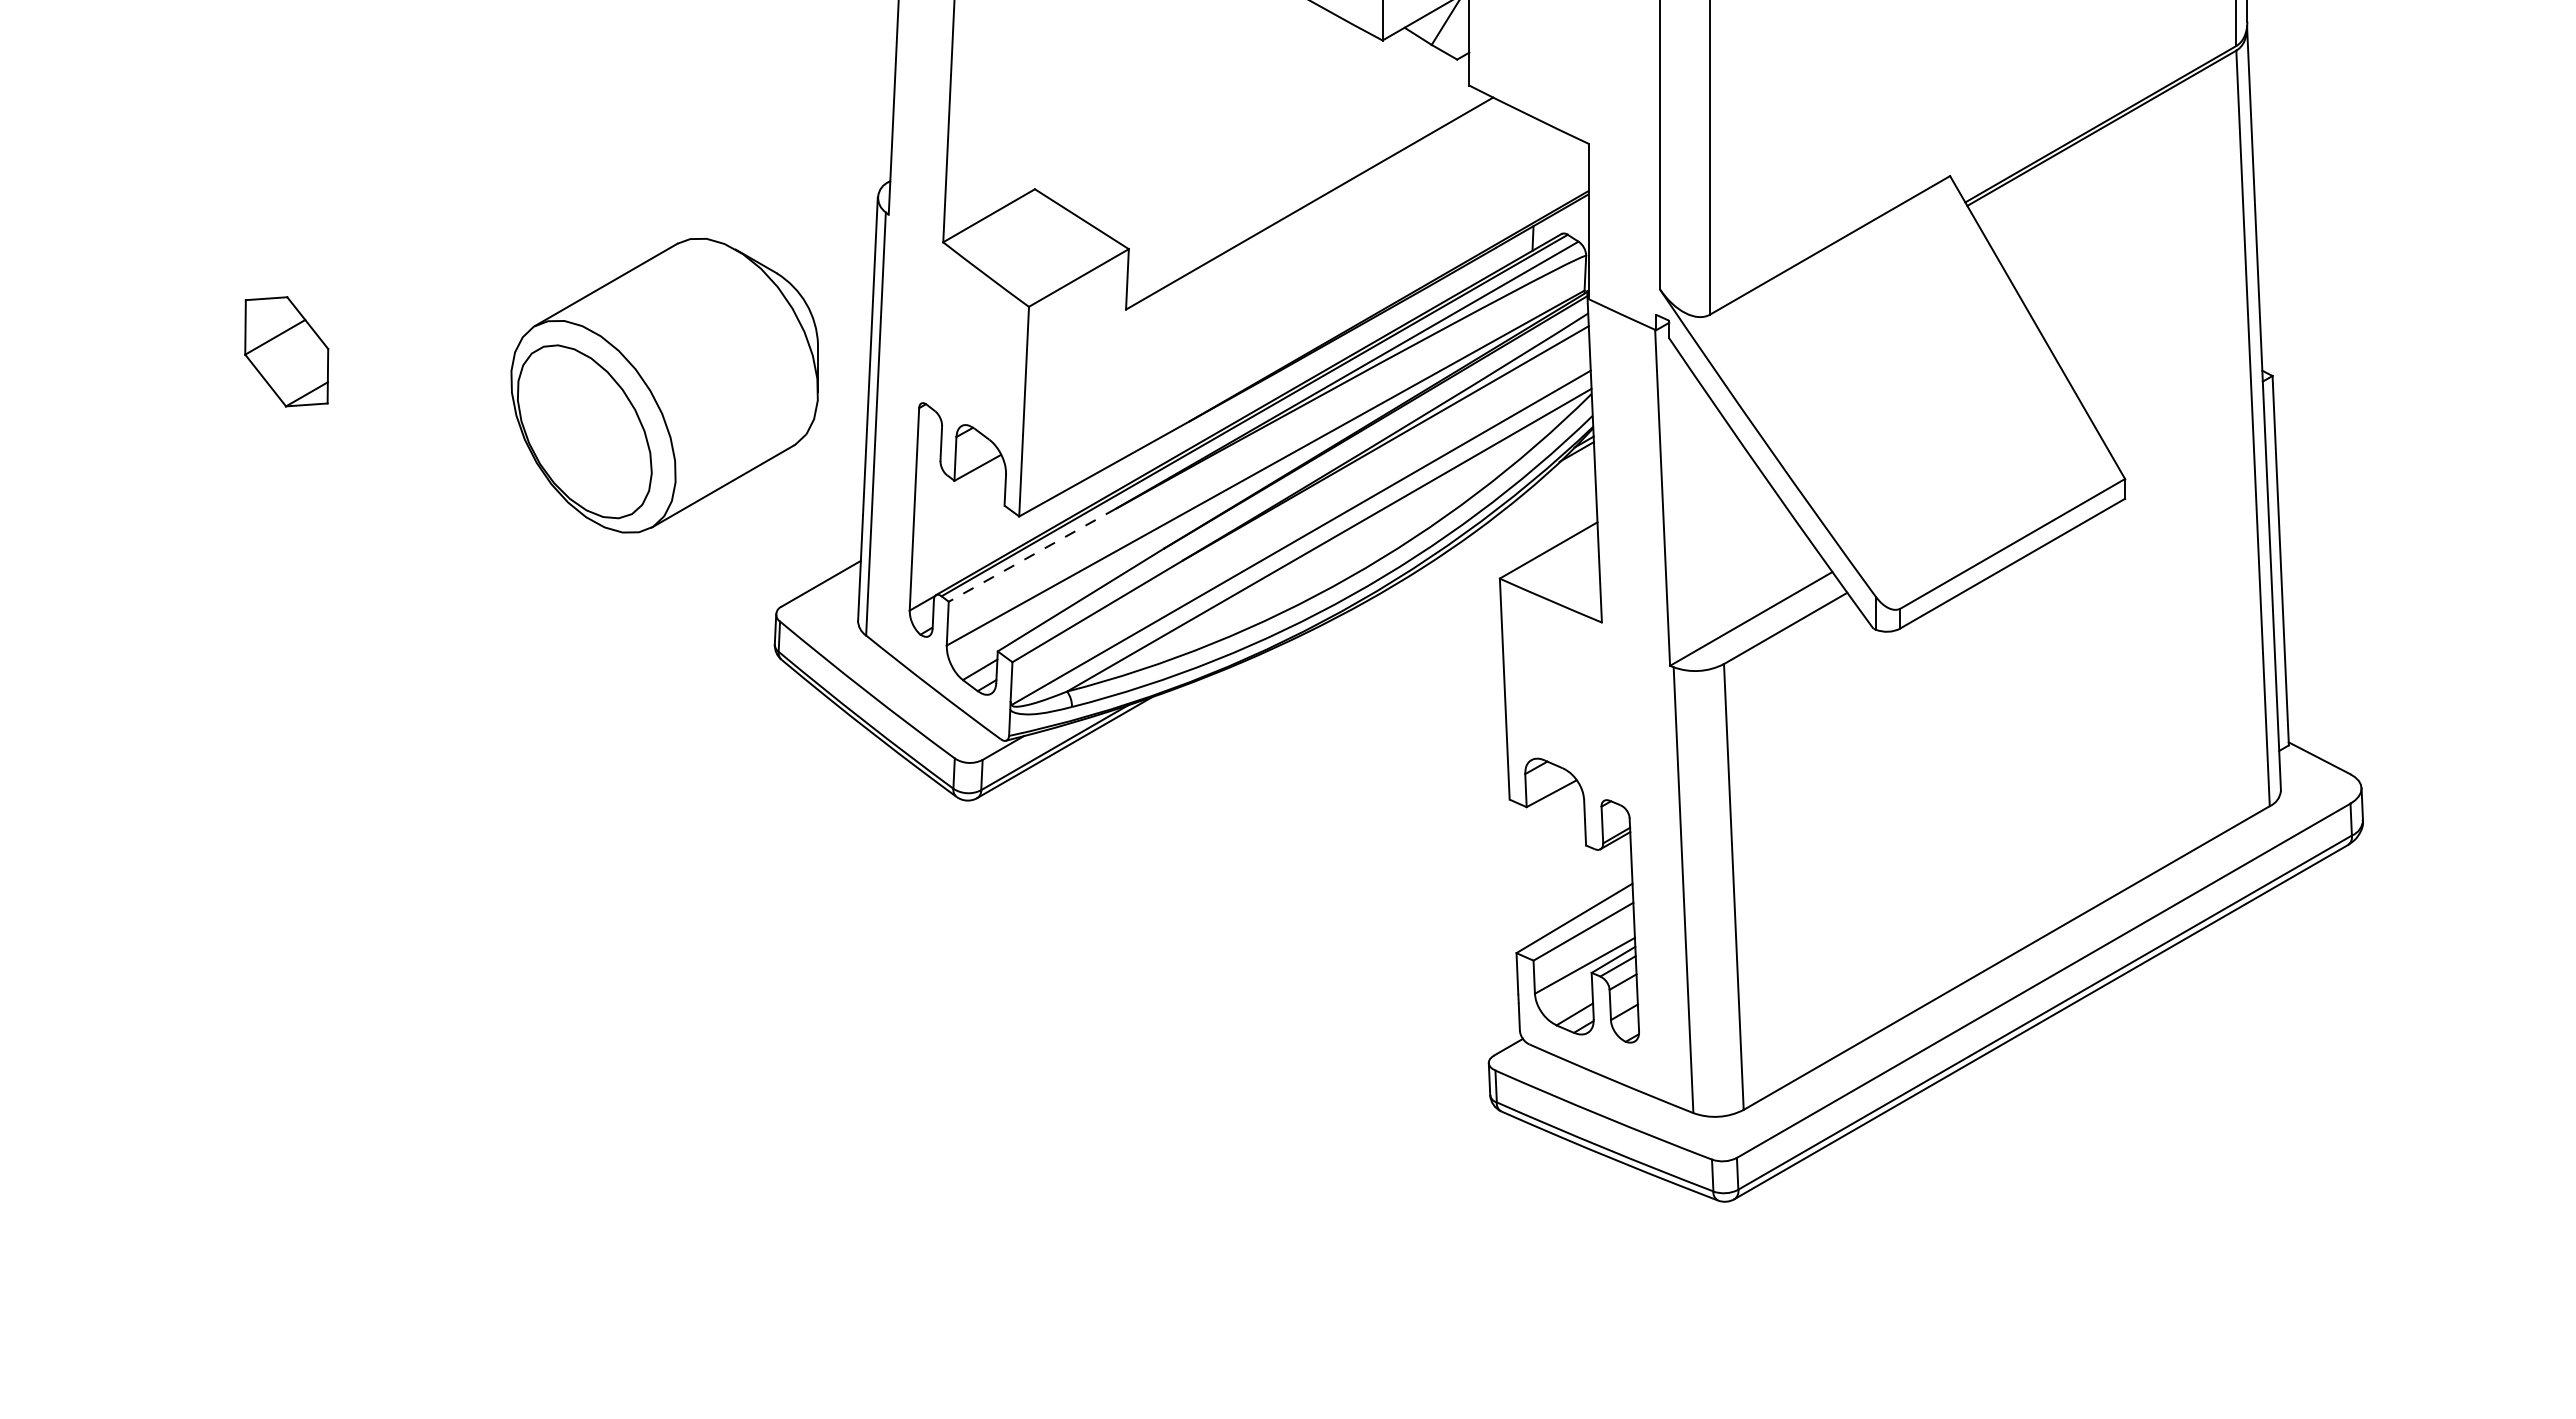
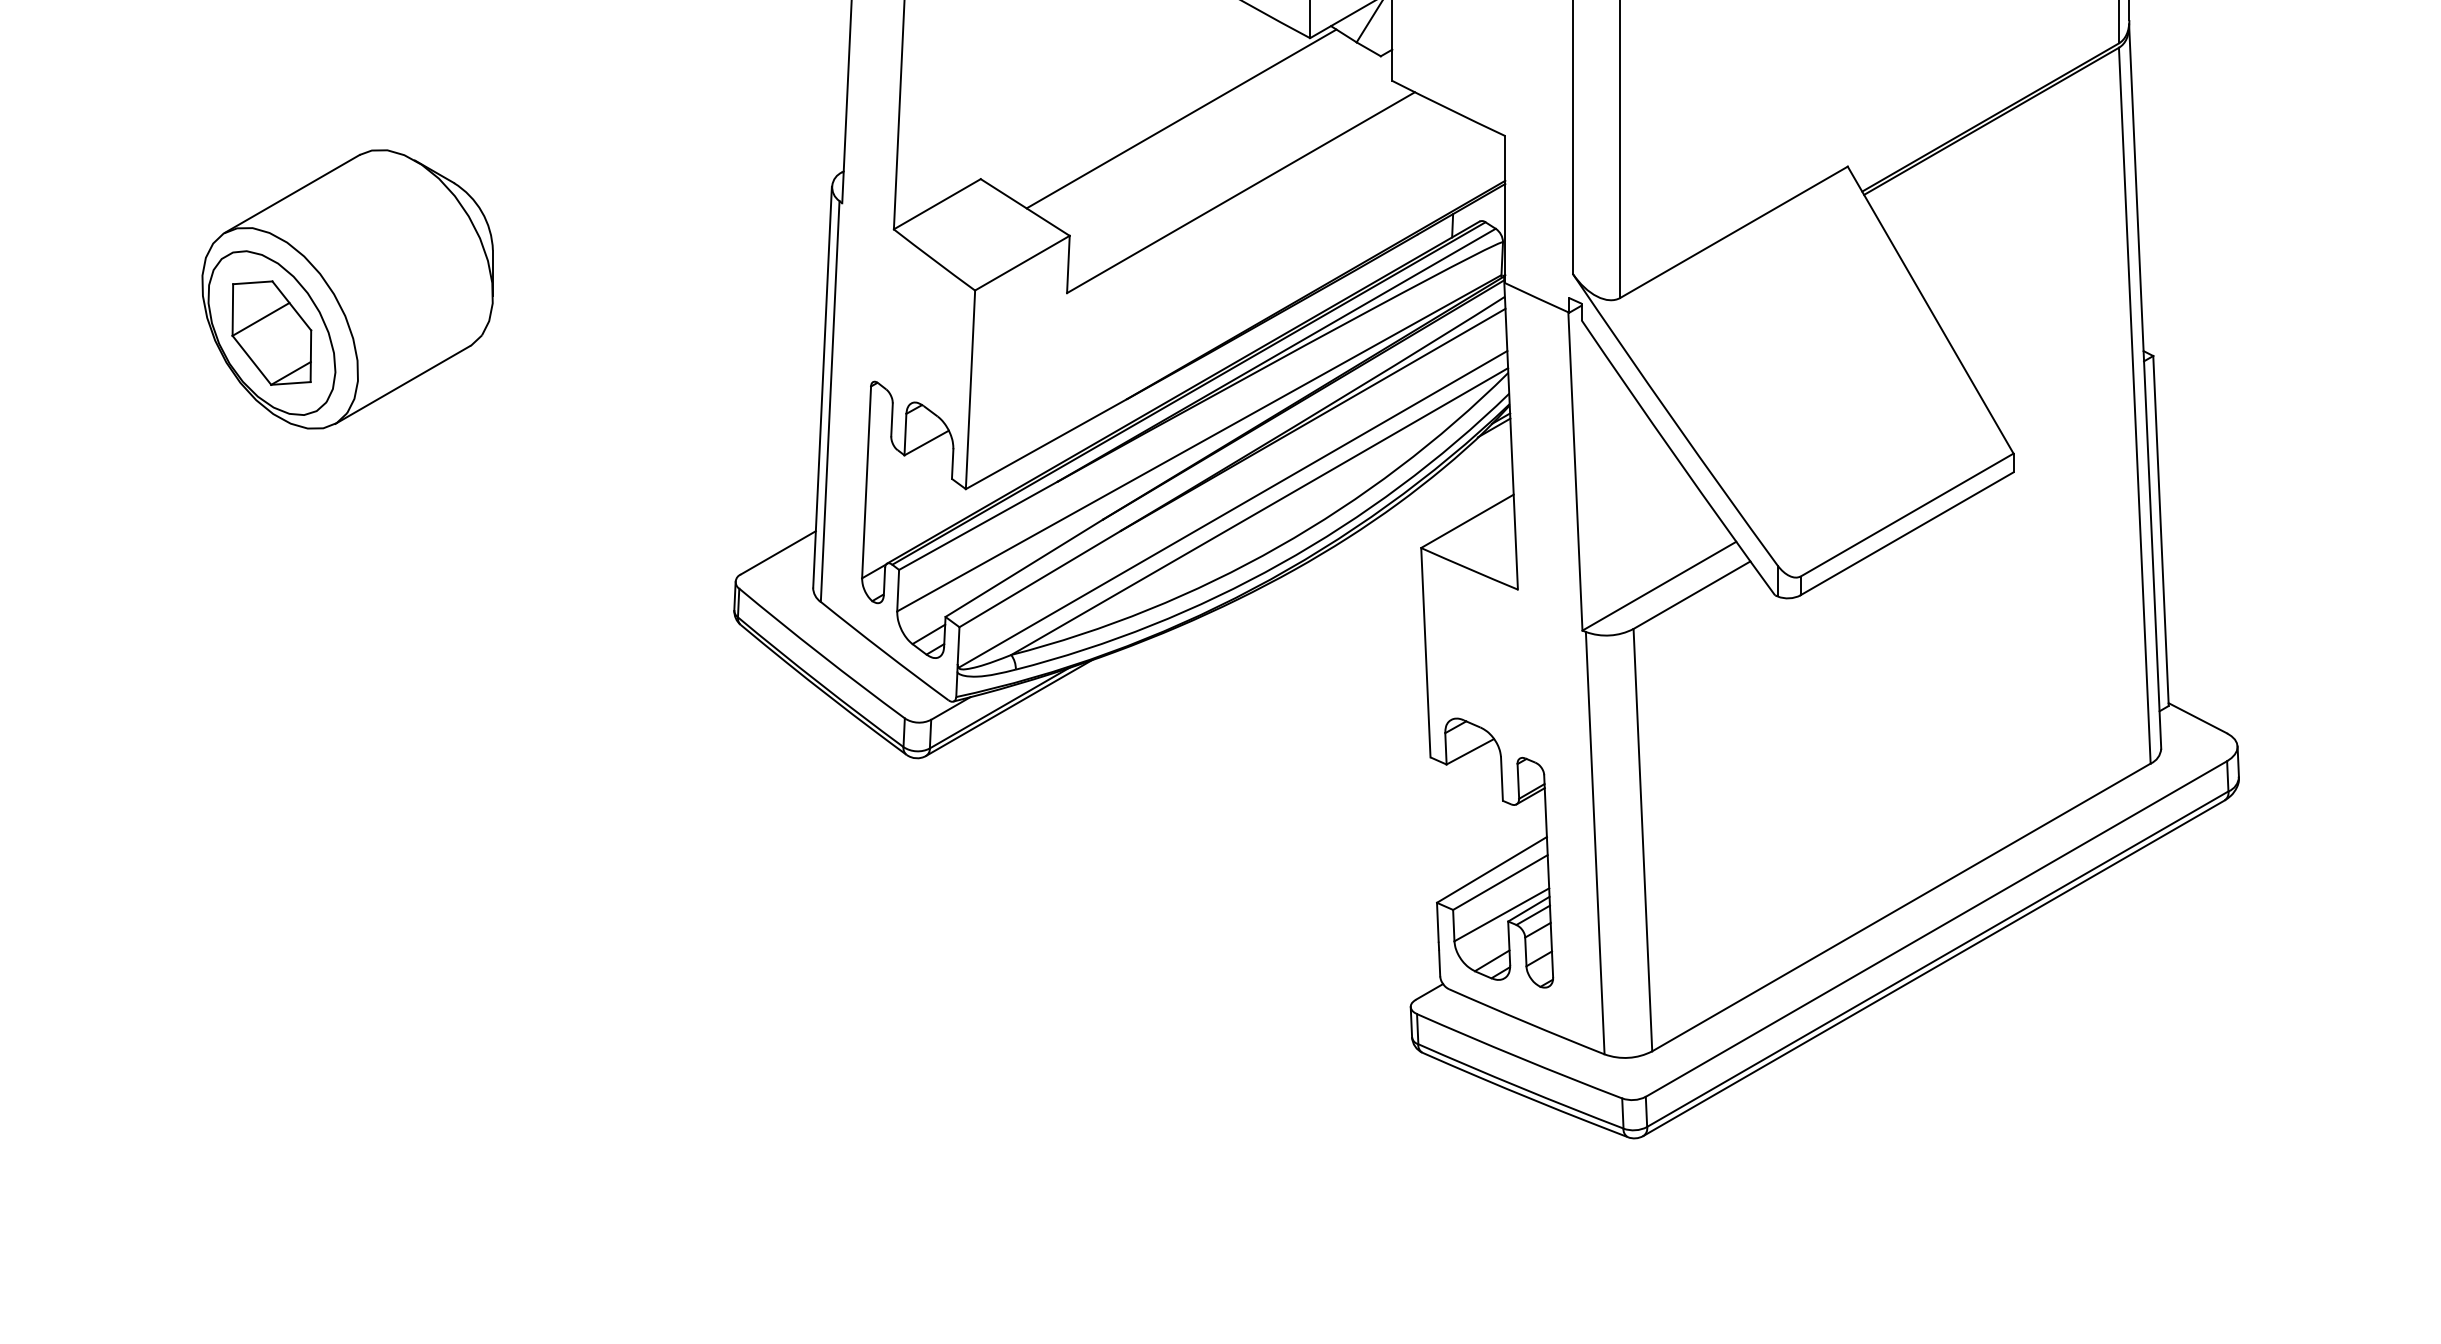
line: (1246, 125) -> (1181, 118), added
part: (664, 385) -> (347, 289), moved
line: (1032, 555) -> (978, 526), dashed -> solid

